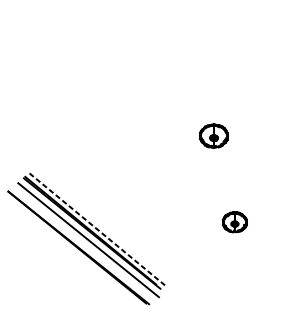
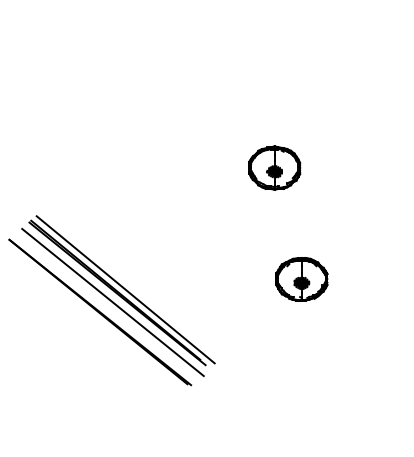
part: (213, 135) -> (274, 167), size x1.43
part: (234, 222) -> (301, 279), size x1.67
line: (99, 230) -> (126, 290), dashed -> solid

